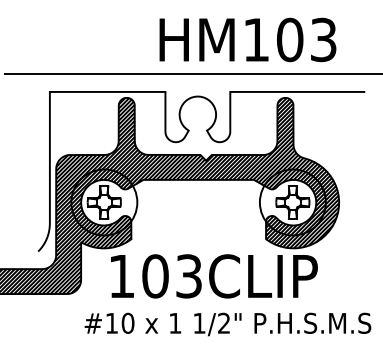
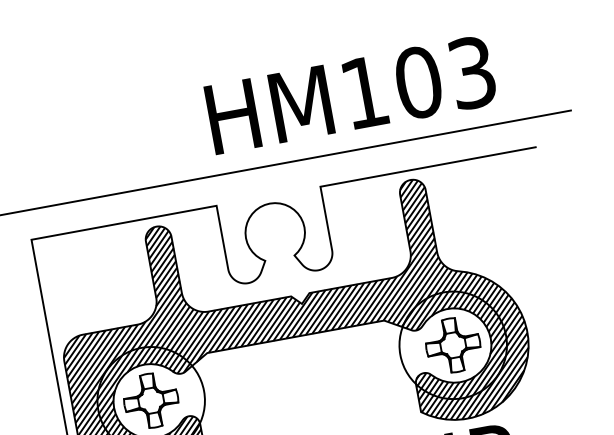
text: (247, 39) -> (350, 94), moved

